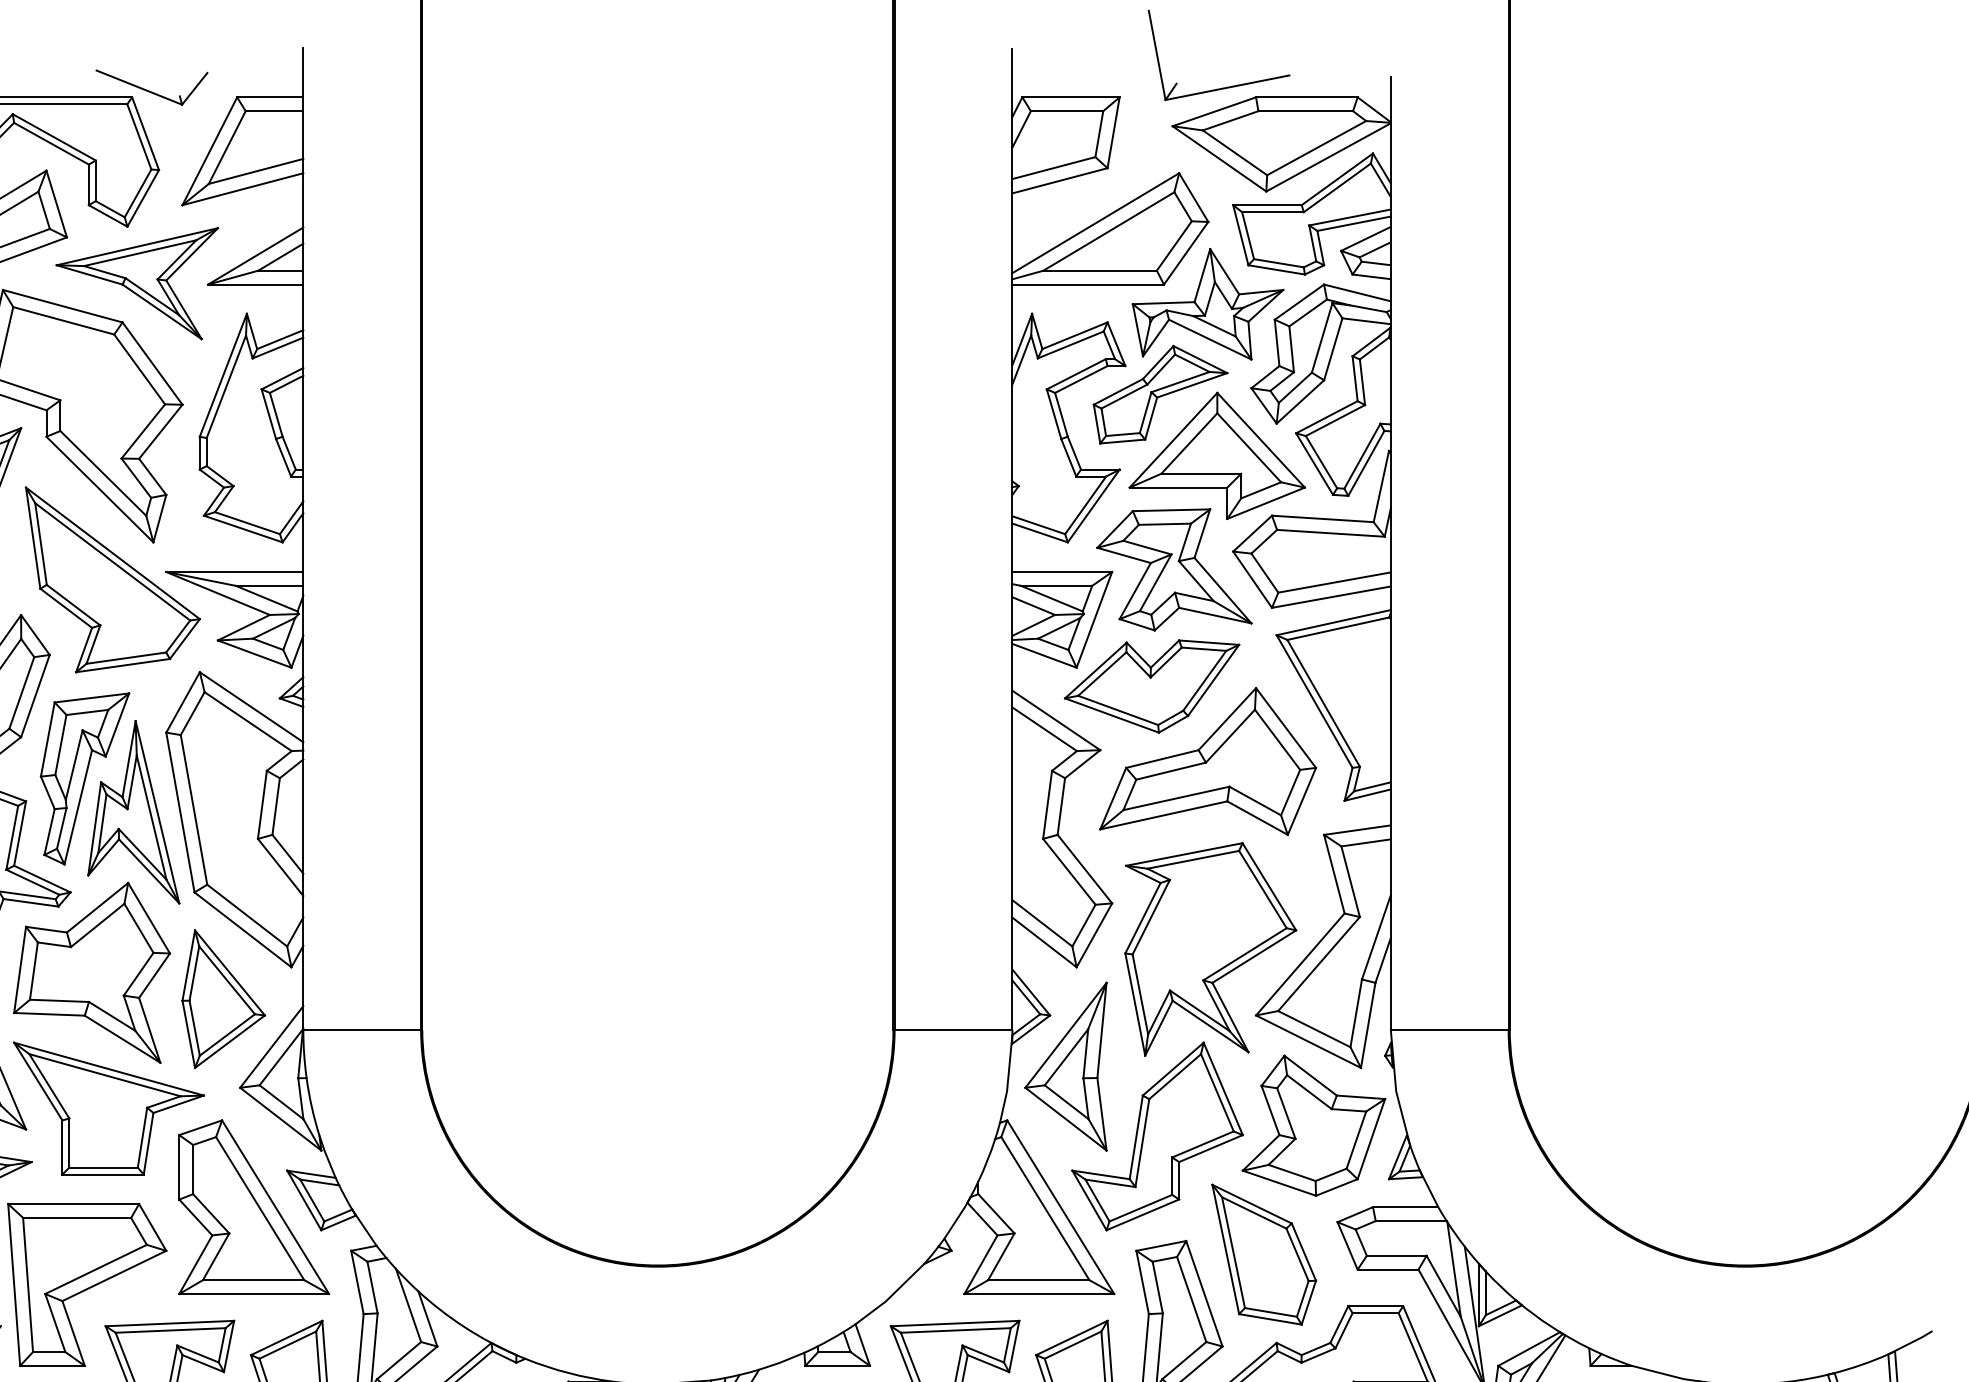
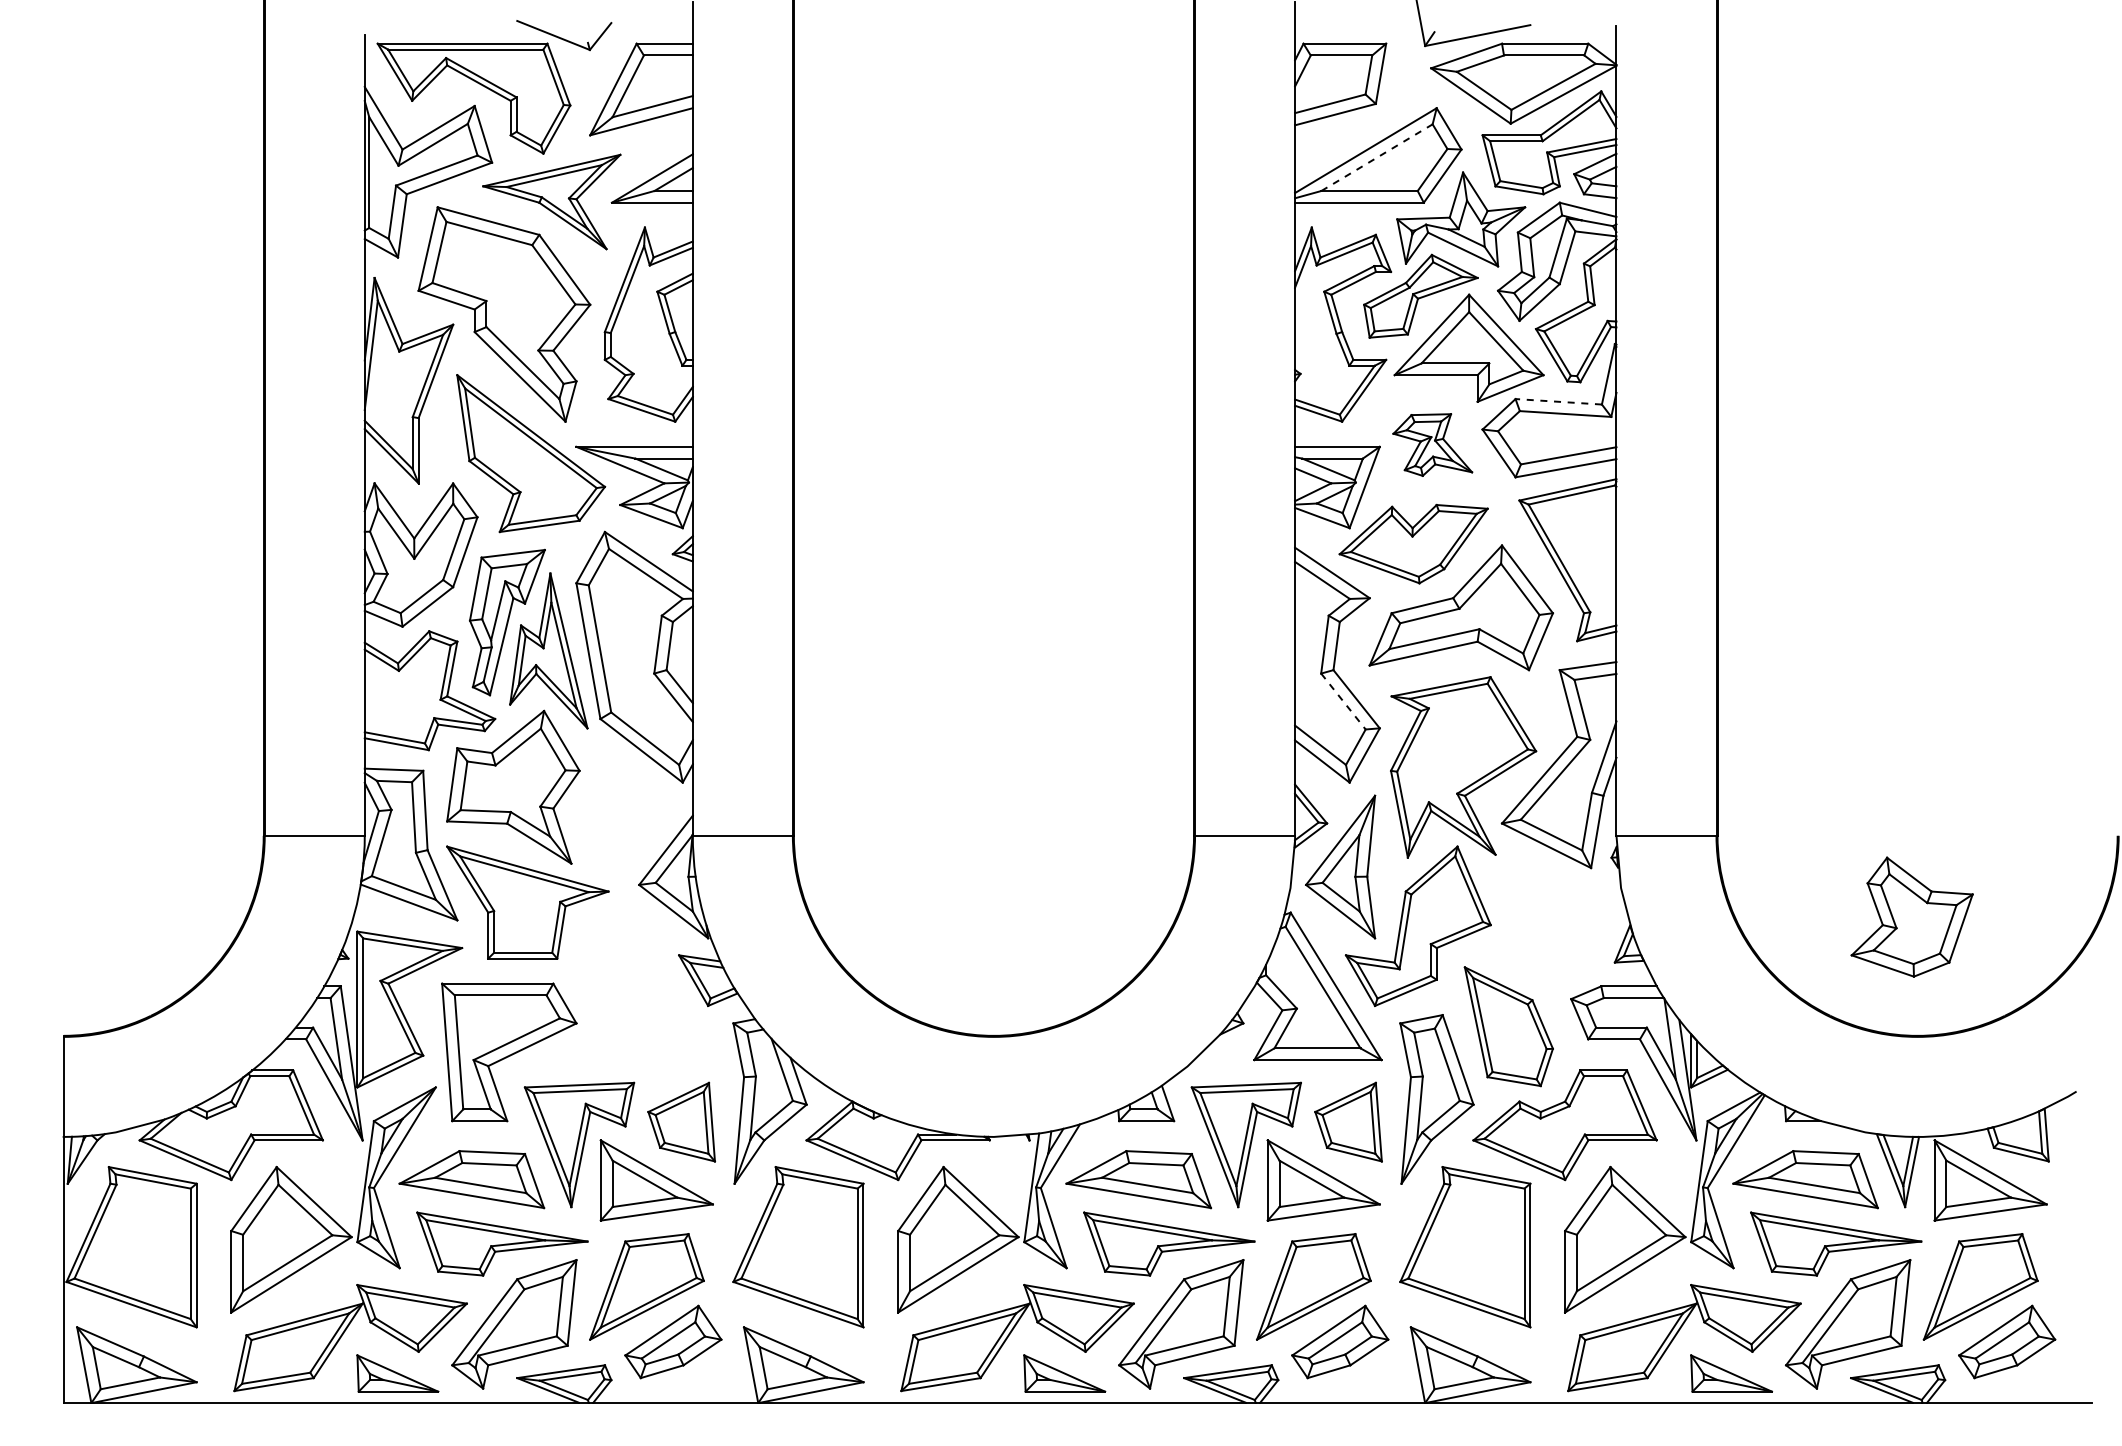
line: (1109, 231) -> (1377, 157), solid -> dashed
line: (1322, 518) -> (1558, 401), solid -> dashed
part: (1174, 569) -> (1432, 444), size x0.6
line: (1069, 871) -> (1343, 701), solid -> dashed
part: (224, 998) -> (625, 809), removed
part: (1313, 1124) -> (1911, 916), moved
part: (253, 1207) -> (650, 986), removed

